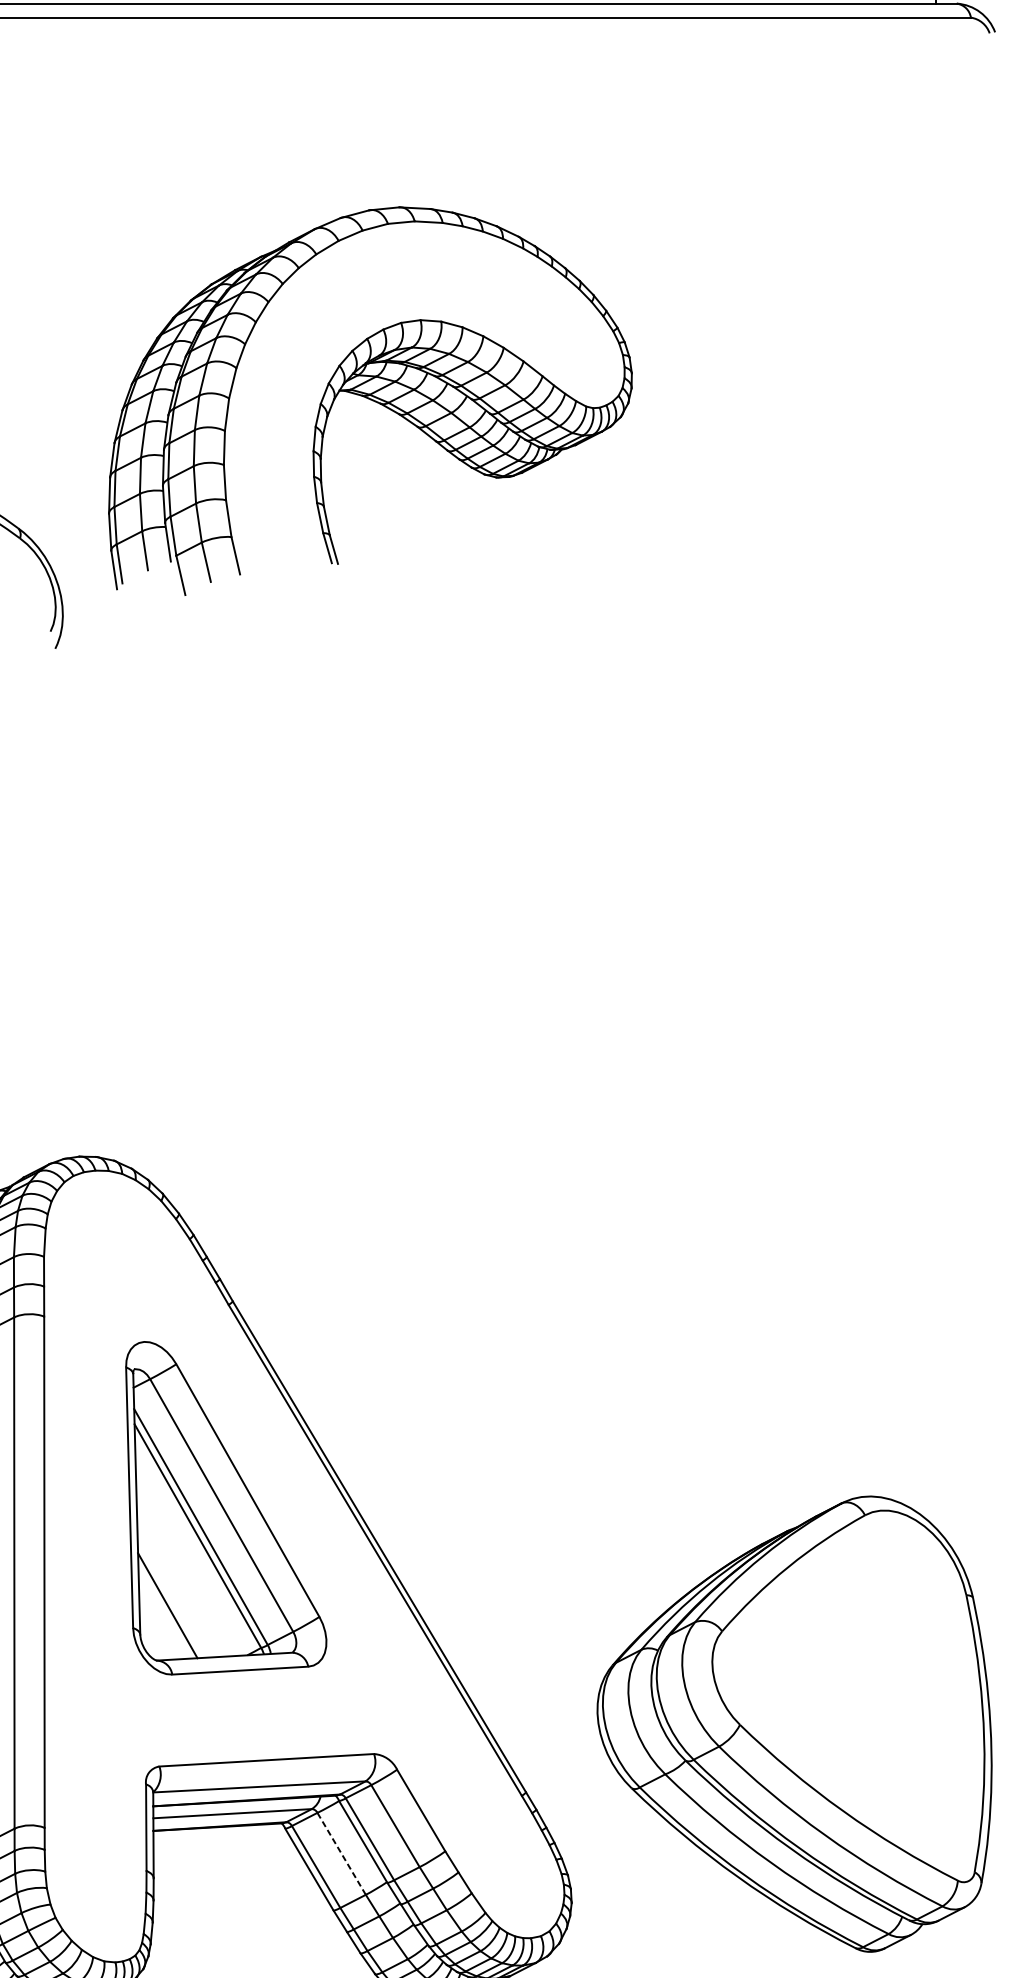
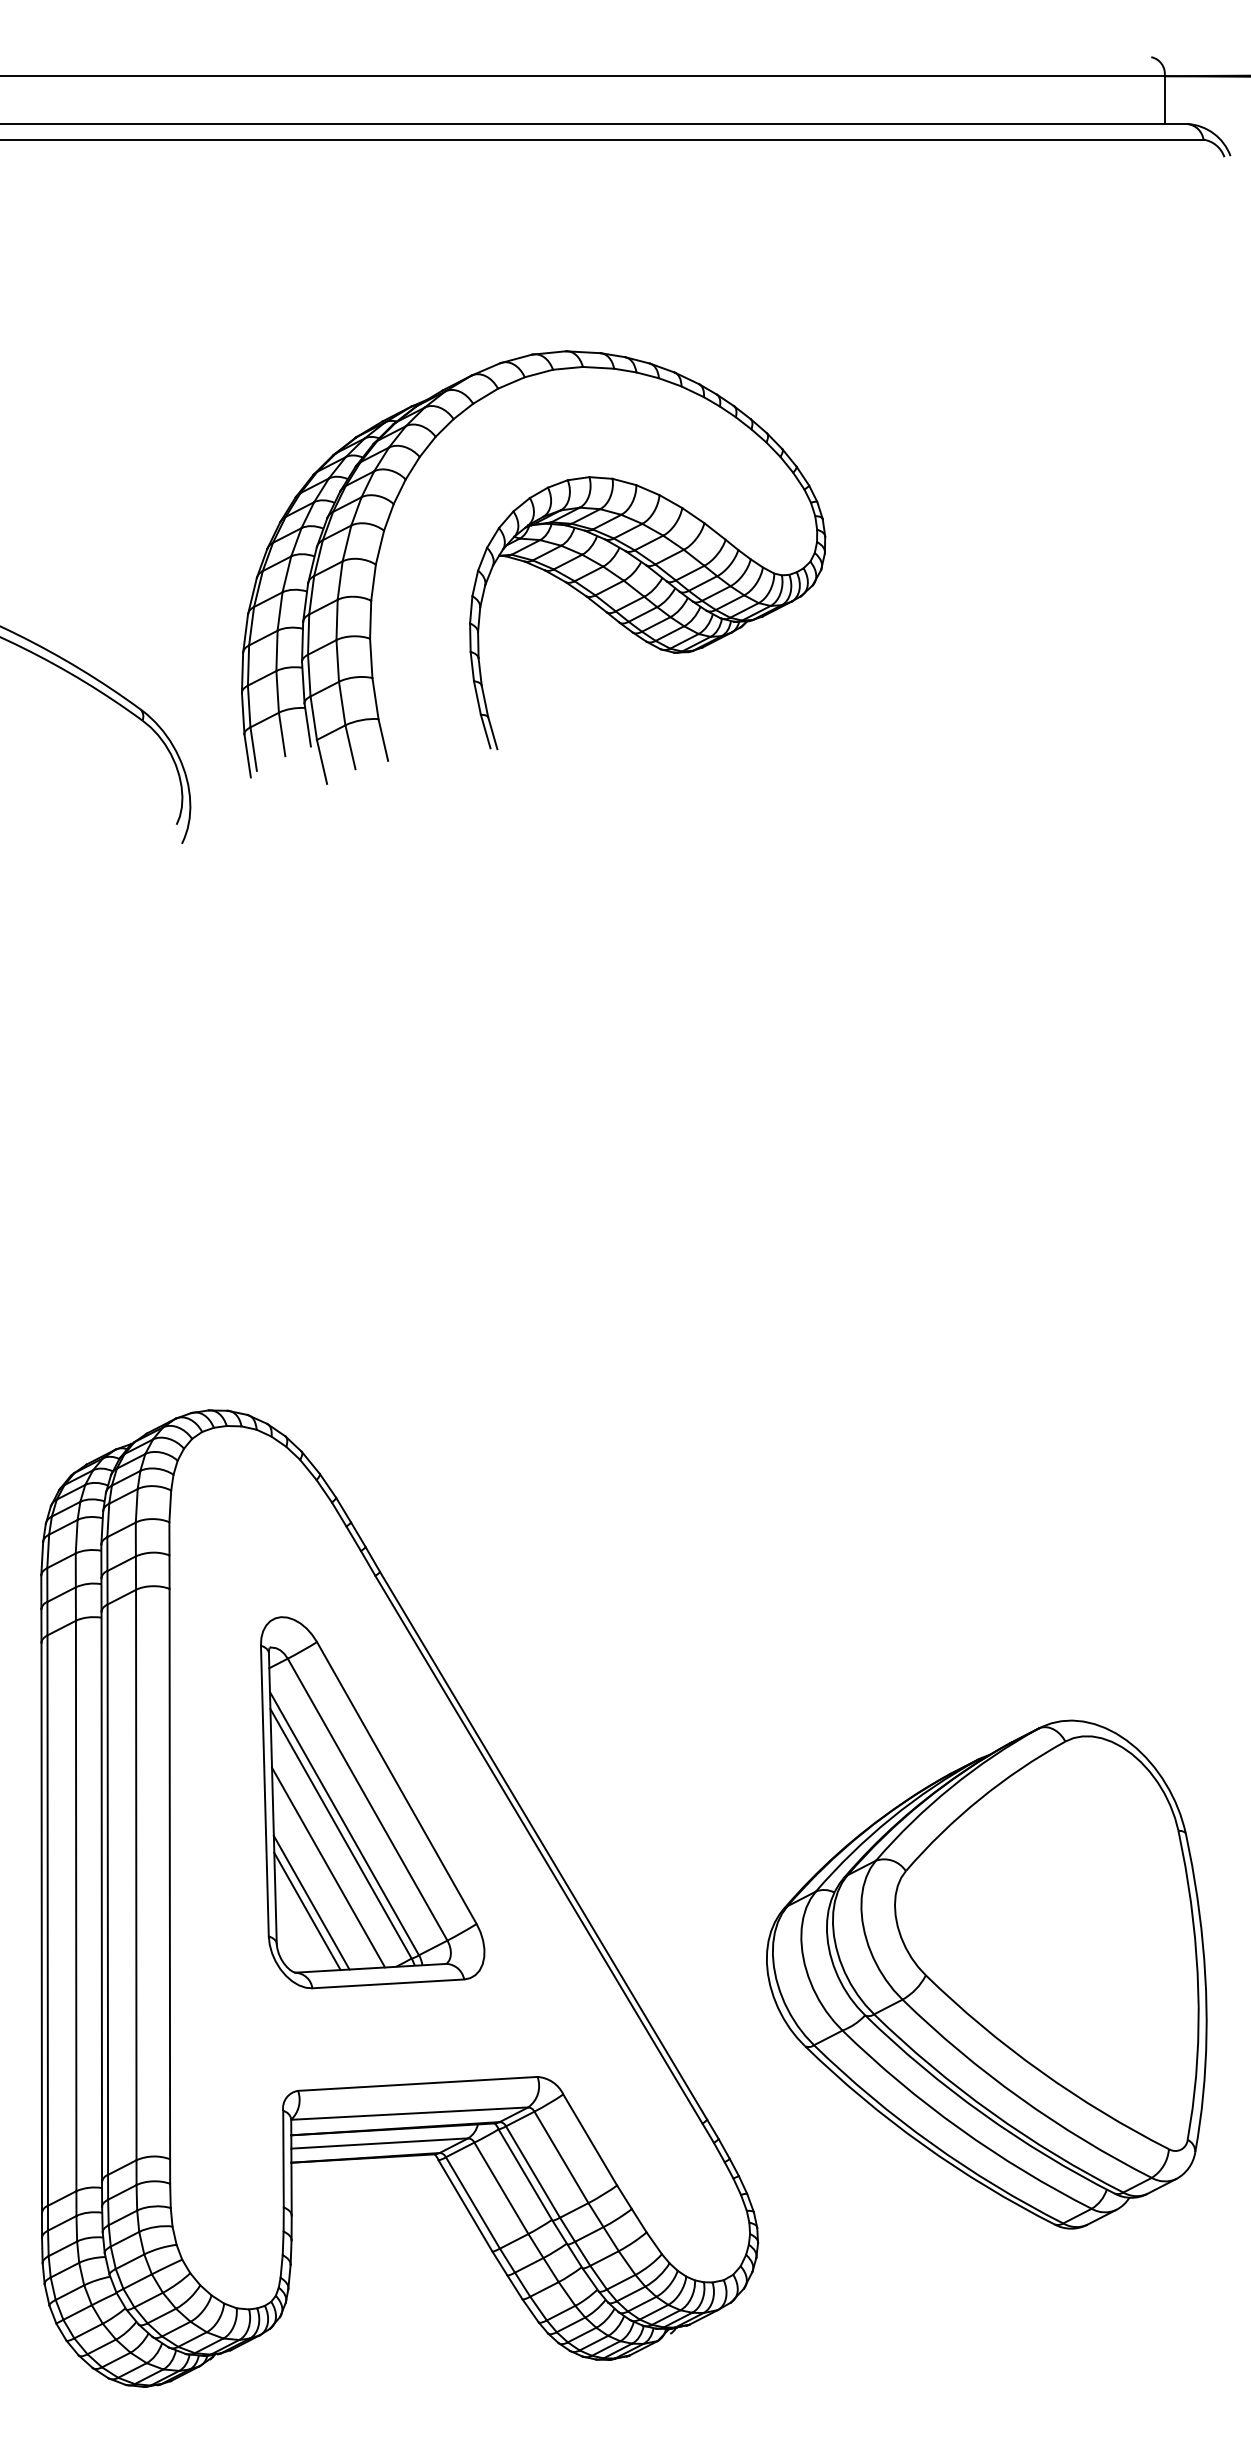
line: (186, 1566) -> (328, 1867), added
line: (171, 1597) -> (311, 1902), added
part: (794, 1724) -> (986, 1974), moved
line: (341, 1853) -> (501, 2187), dashed -> solid

